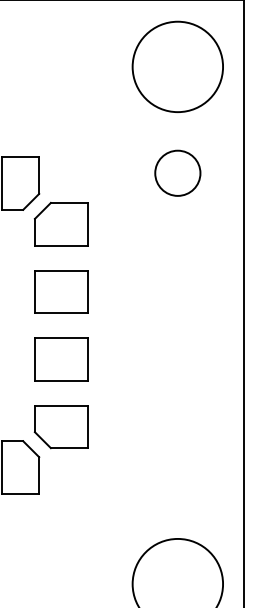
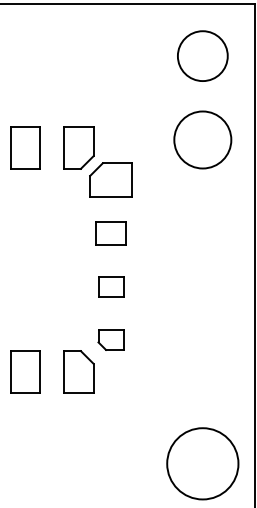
circle: (177, 66) -> (202, 55), size x0.7
circle: (177, 172) -> (202, 139), size x1.6
part: (60, 291) -> (110, 233), size x0.7
part: (60, 359) -> (110, 286), size x0.6
part: (60, 426) -> (110, 339), size x0.6

